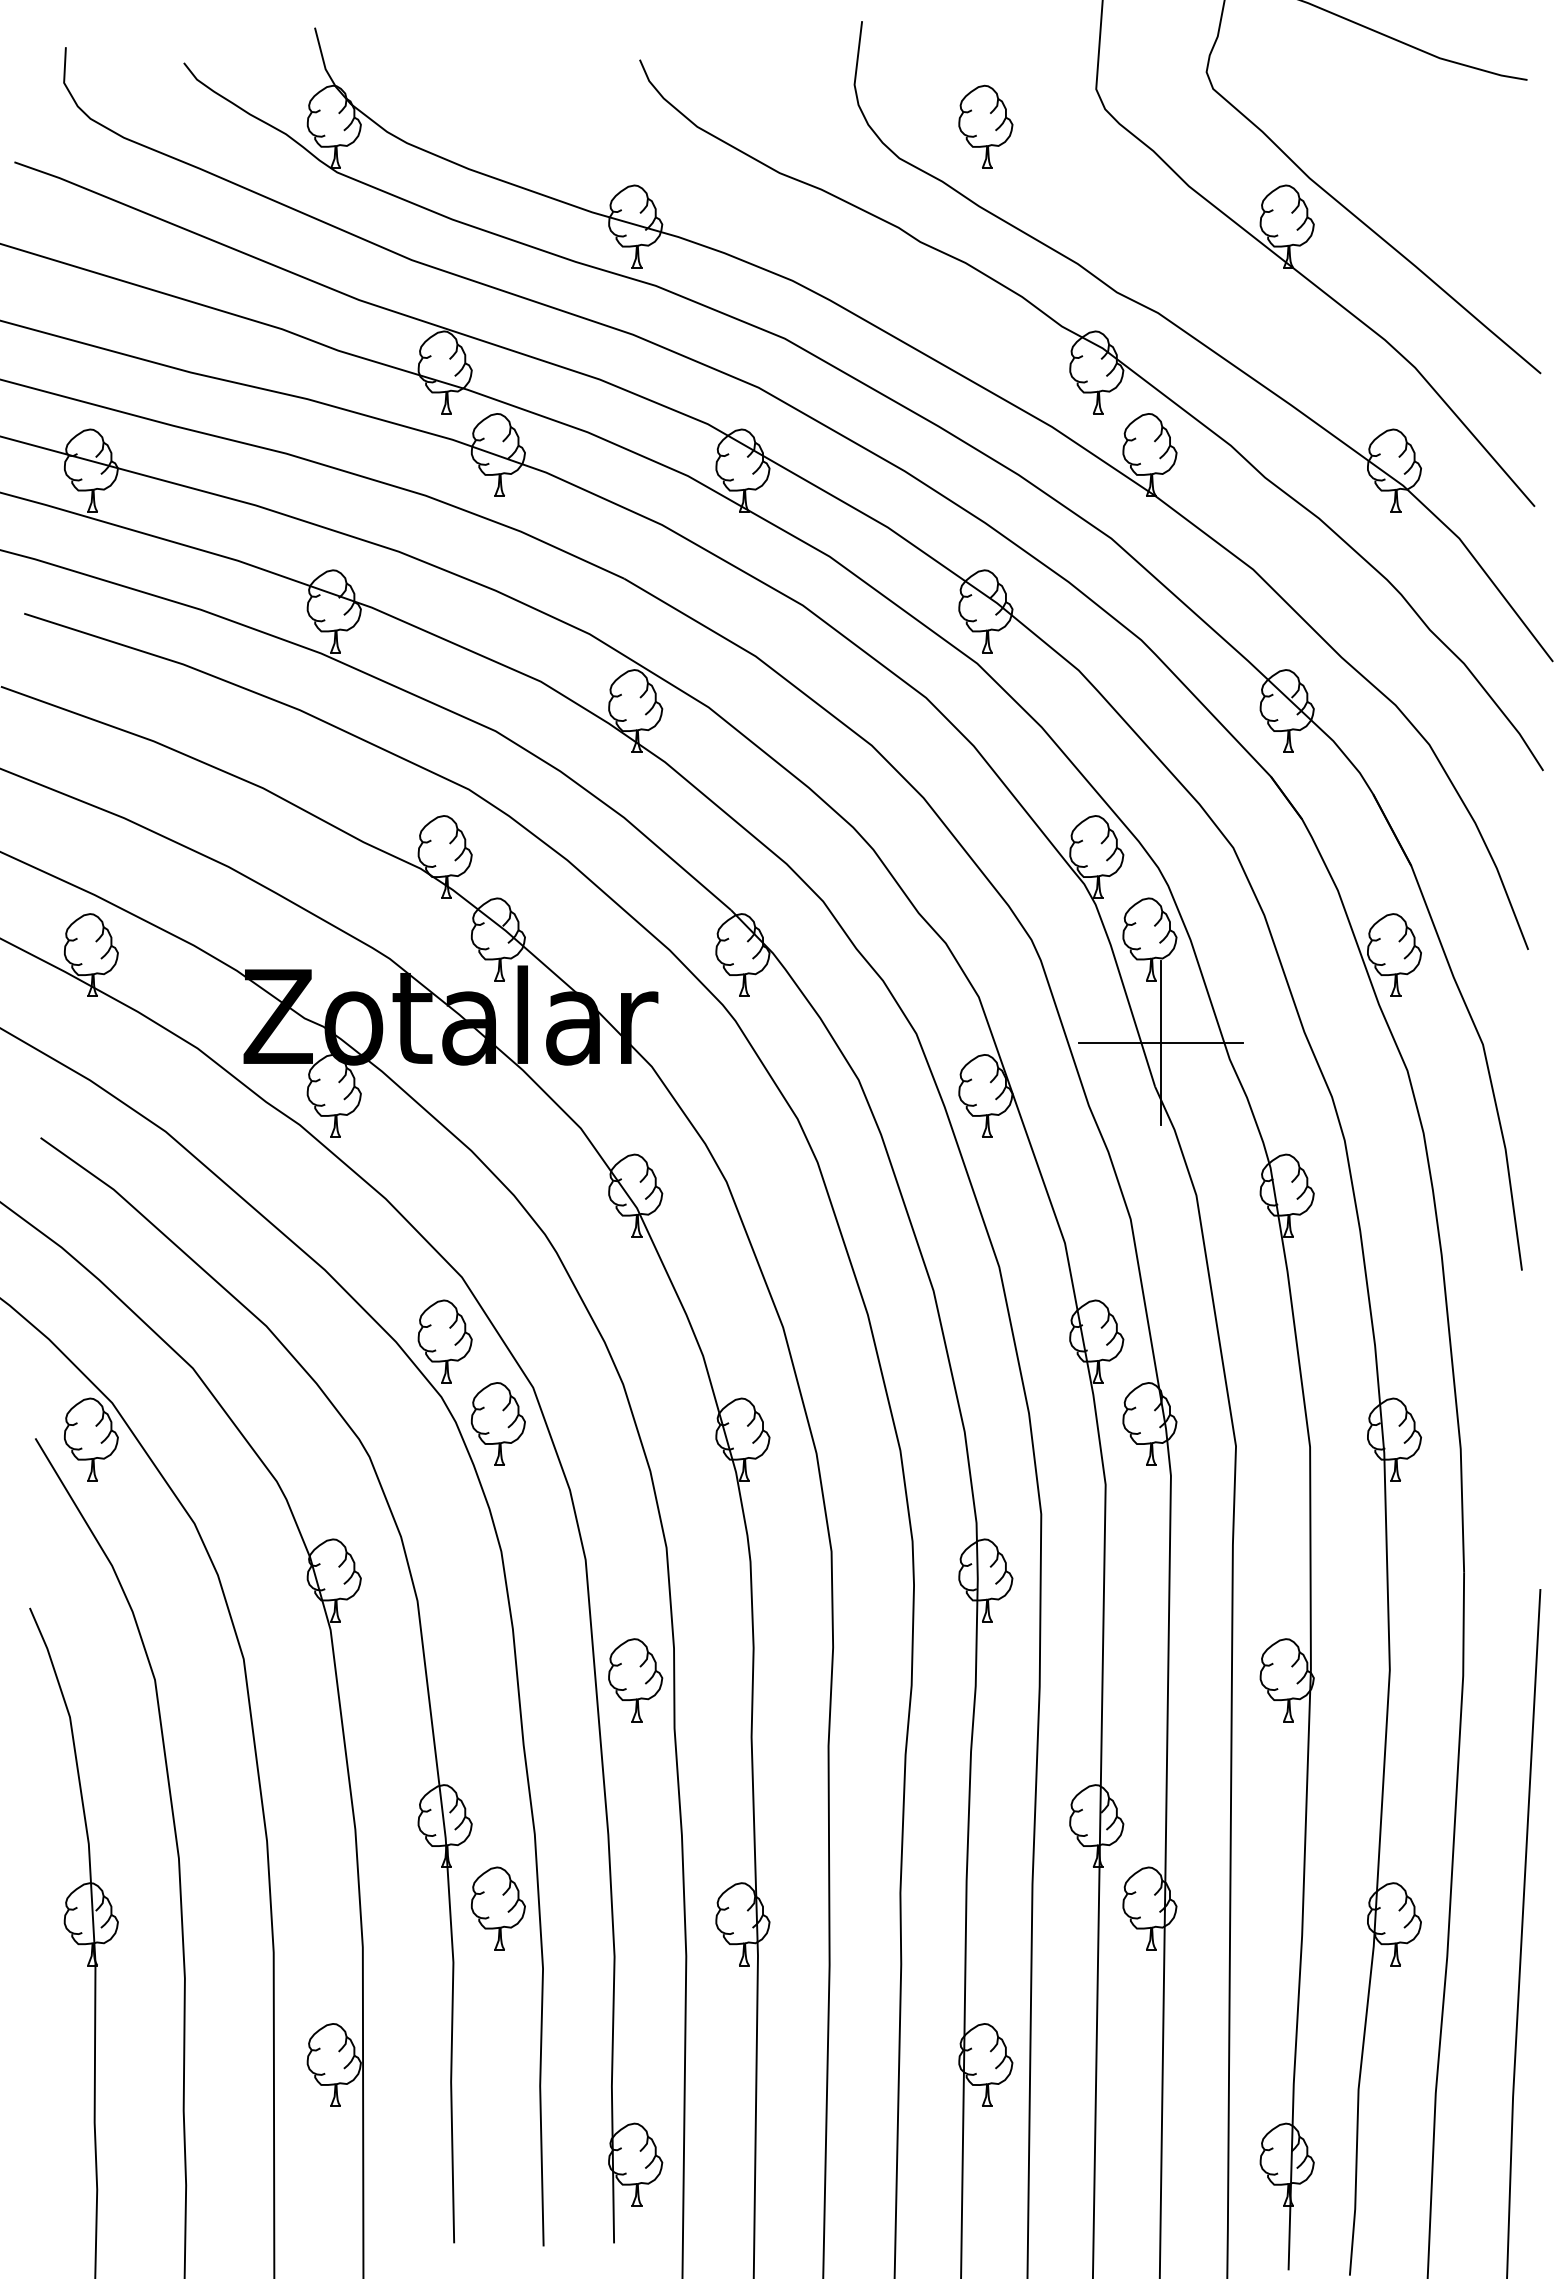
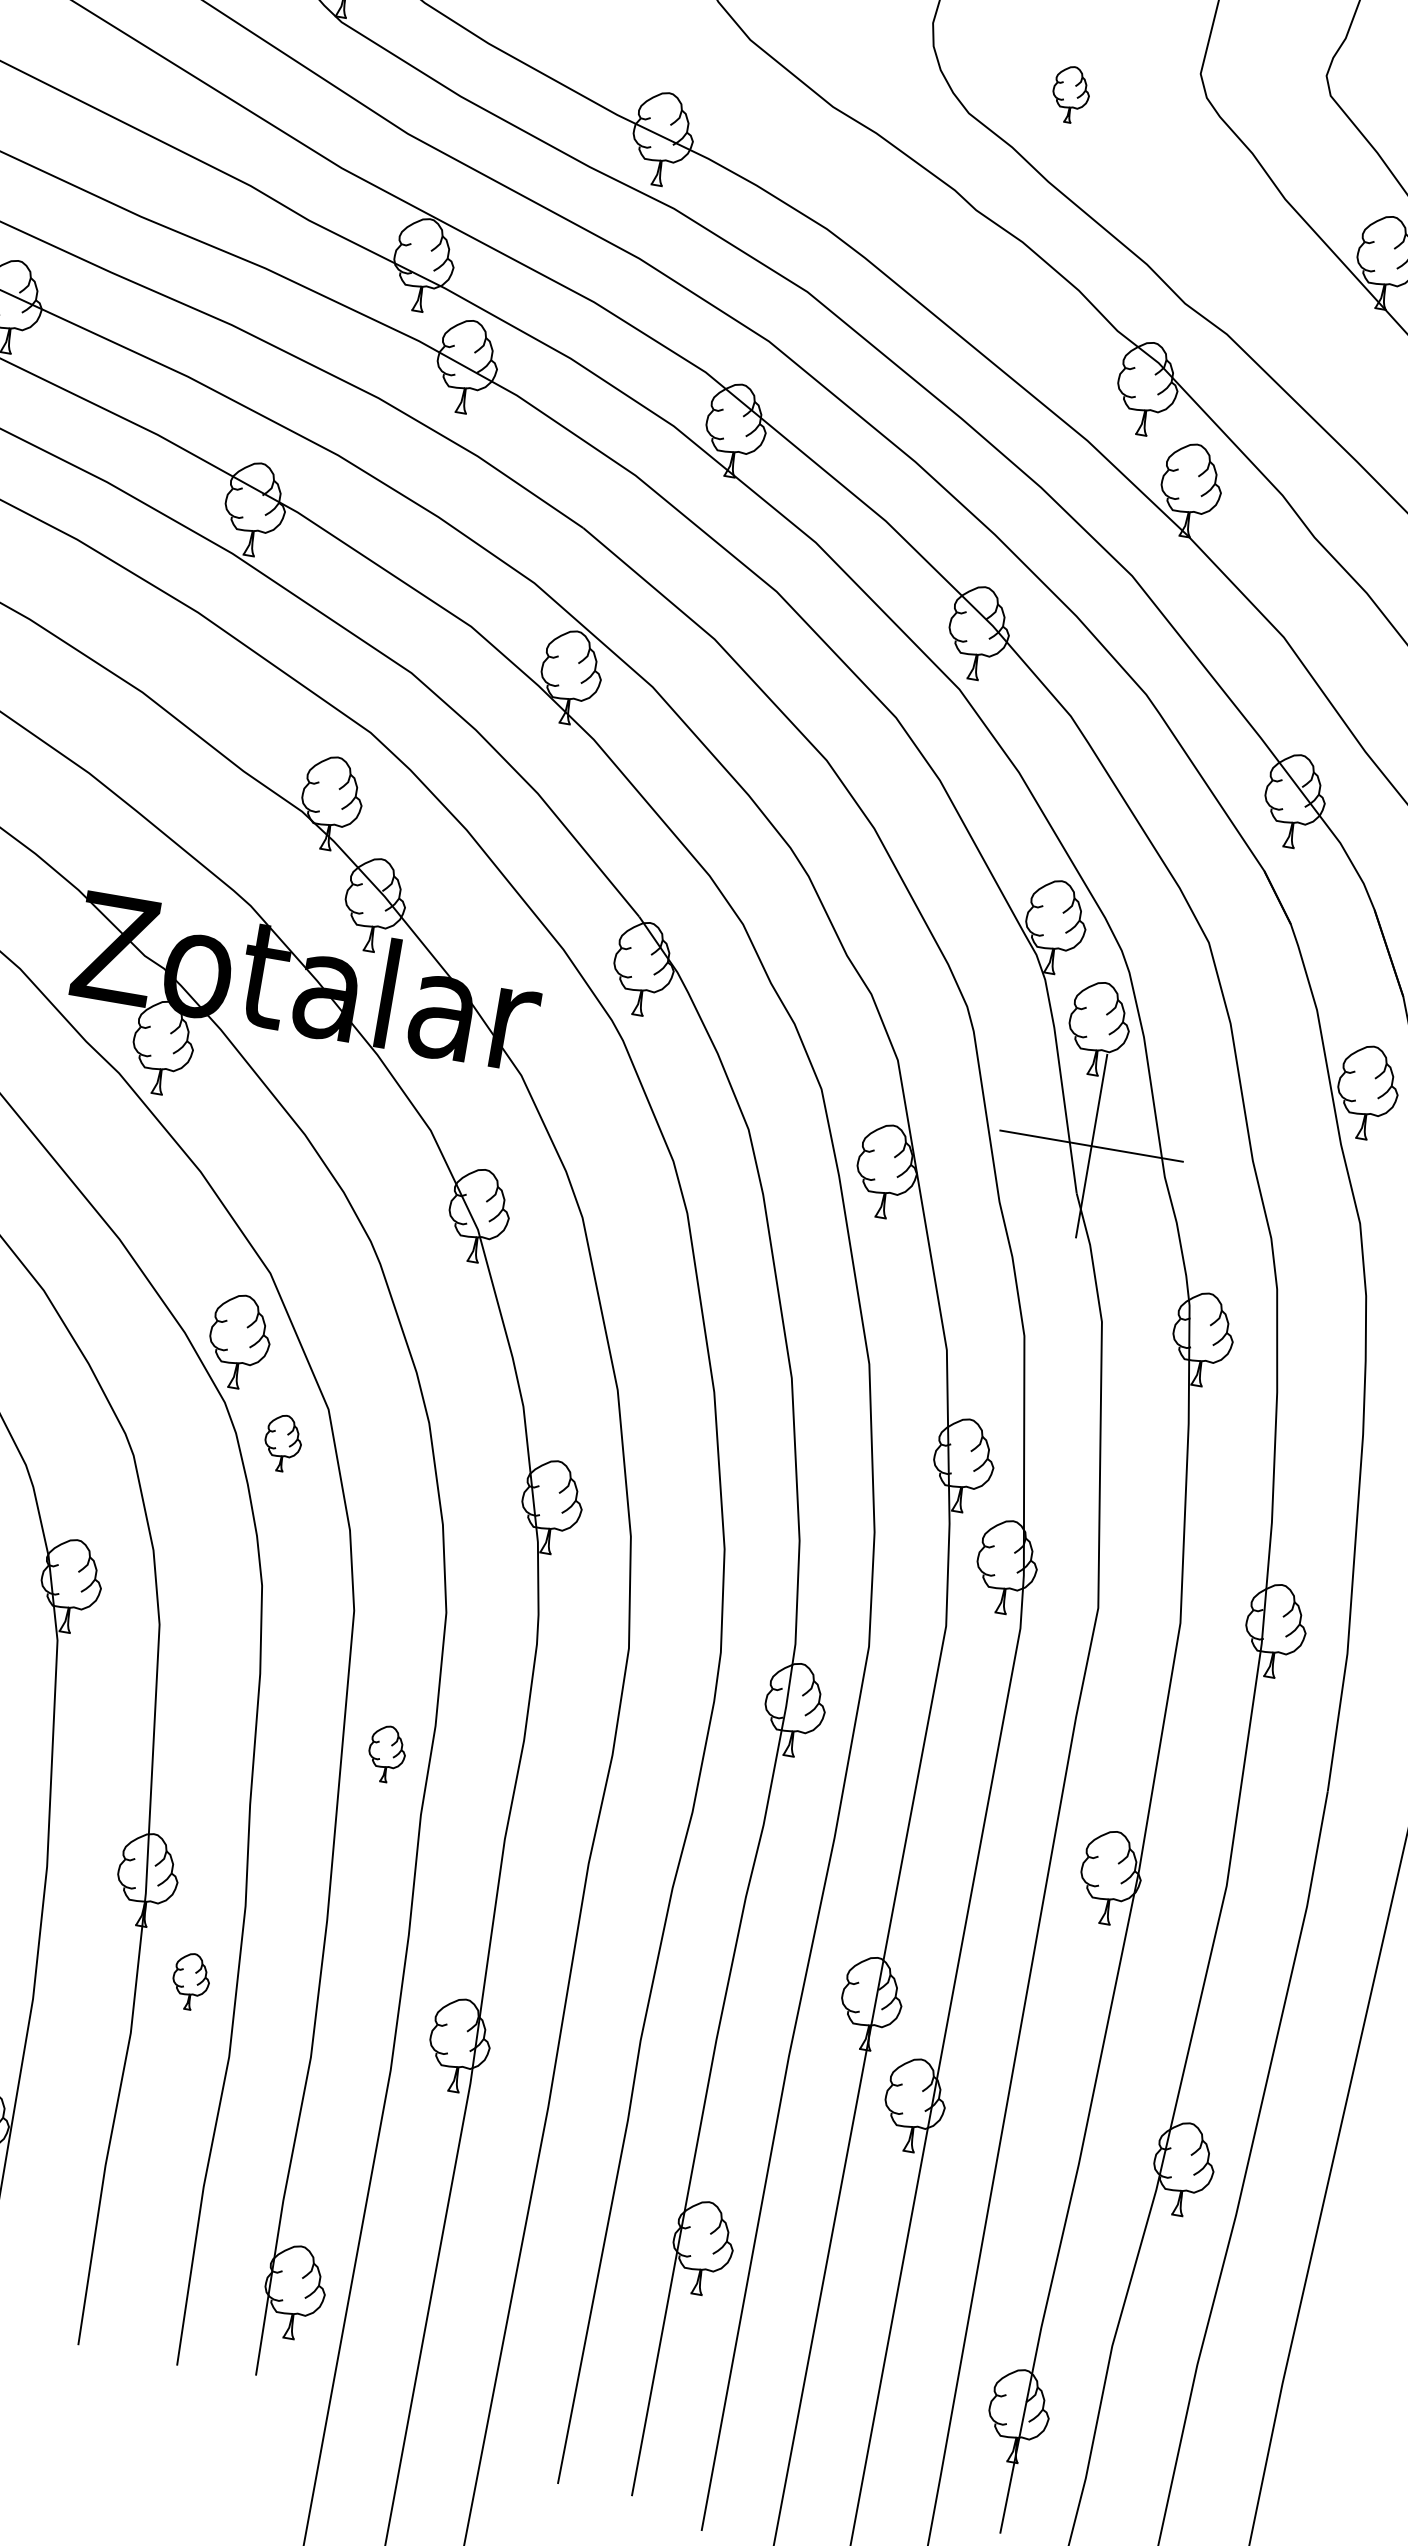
part: (985, 126) -> (1070, 94), size x0.6
part: (498, 1423) -> (283, 1442), size x0.6
part: (635, 1680) -> (386, 1754), size x0.6
part: (498, 1908) -> (191, 1981), size x0.6

